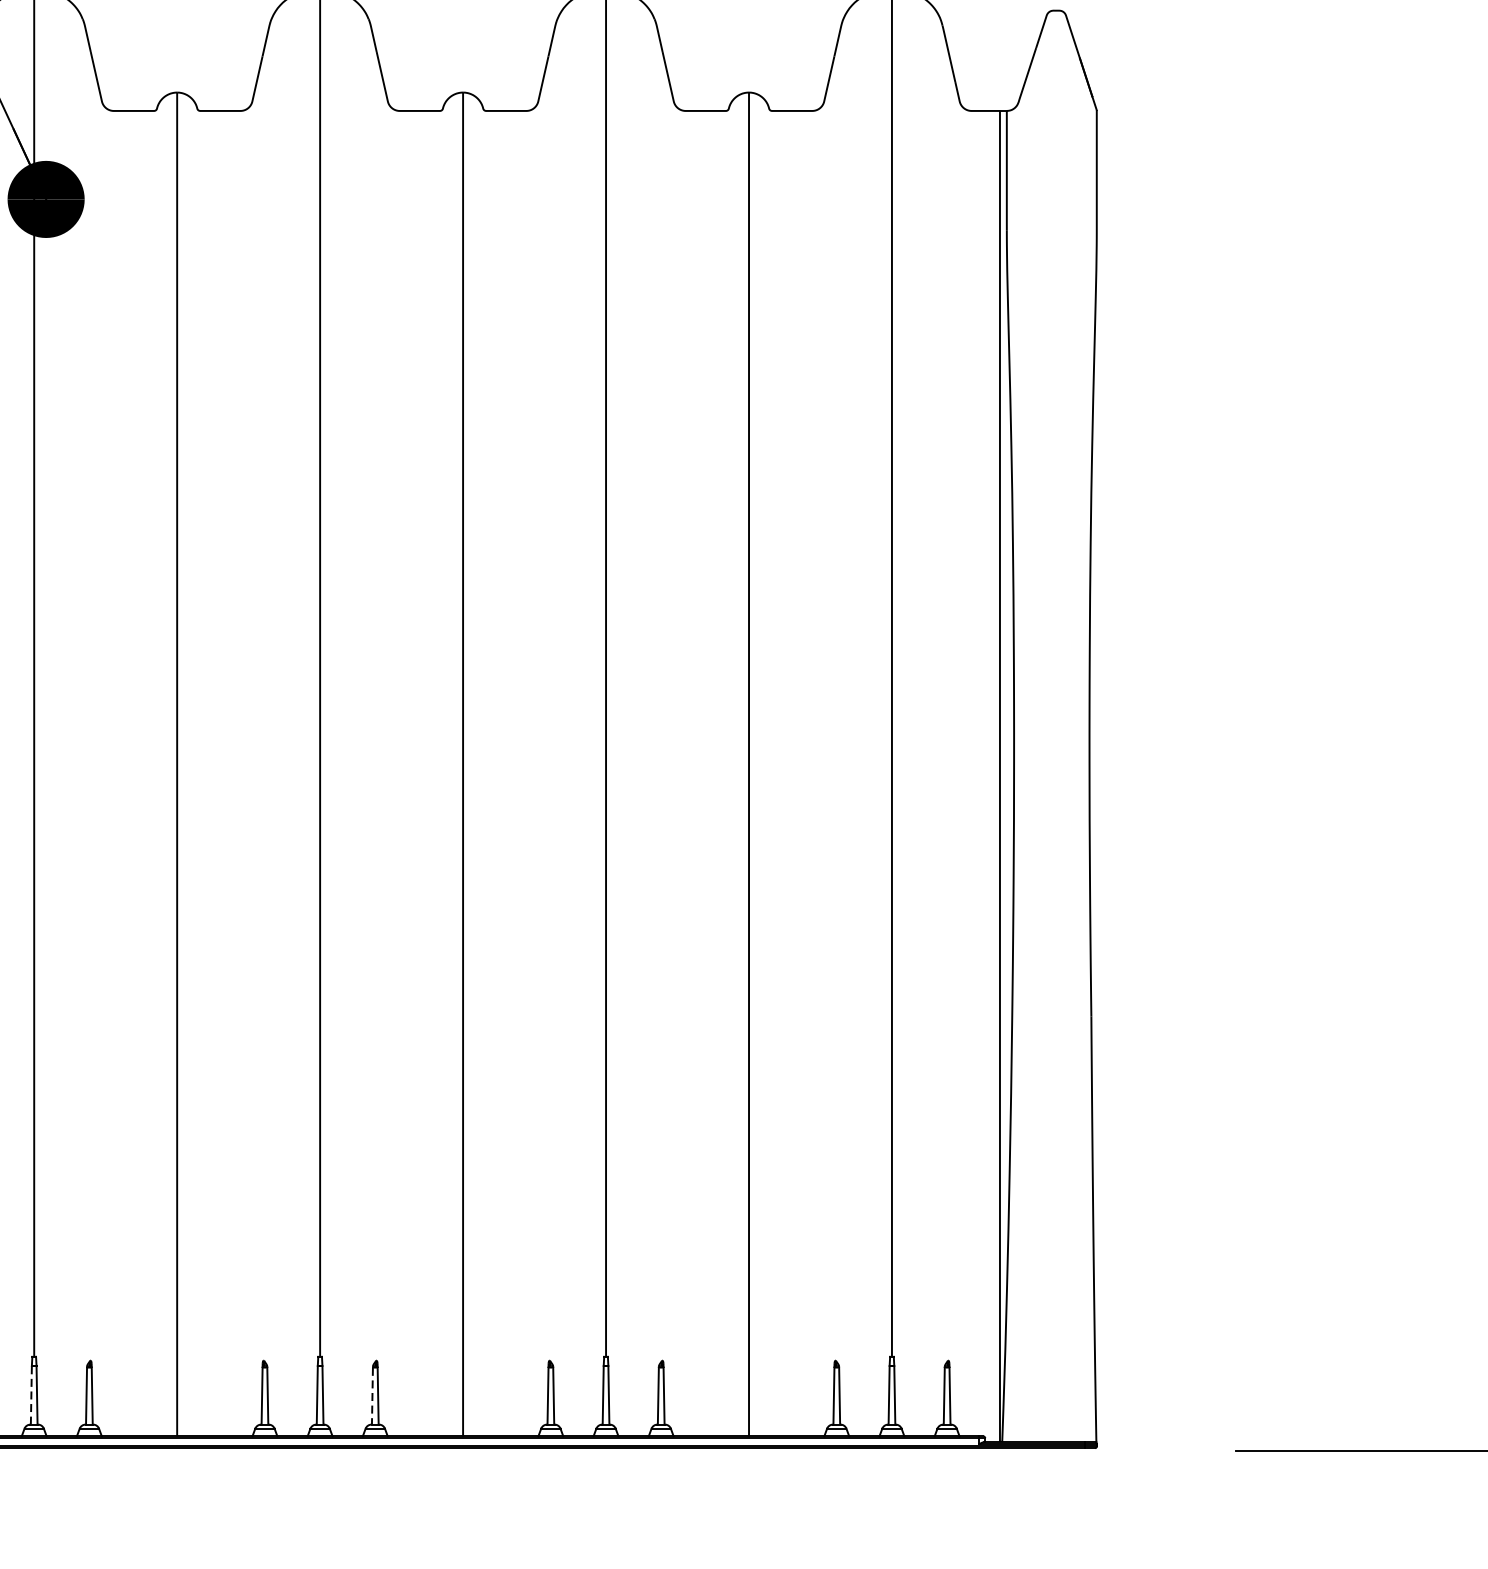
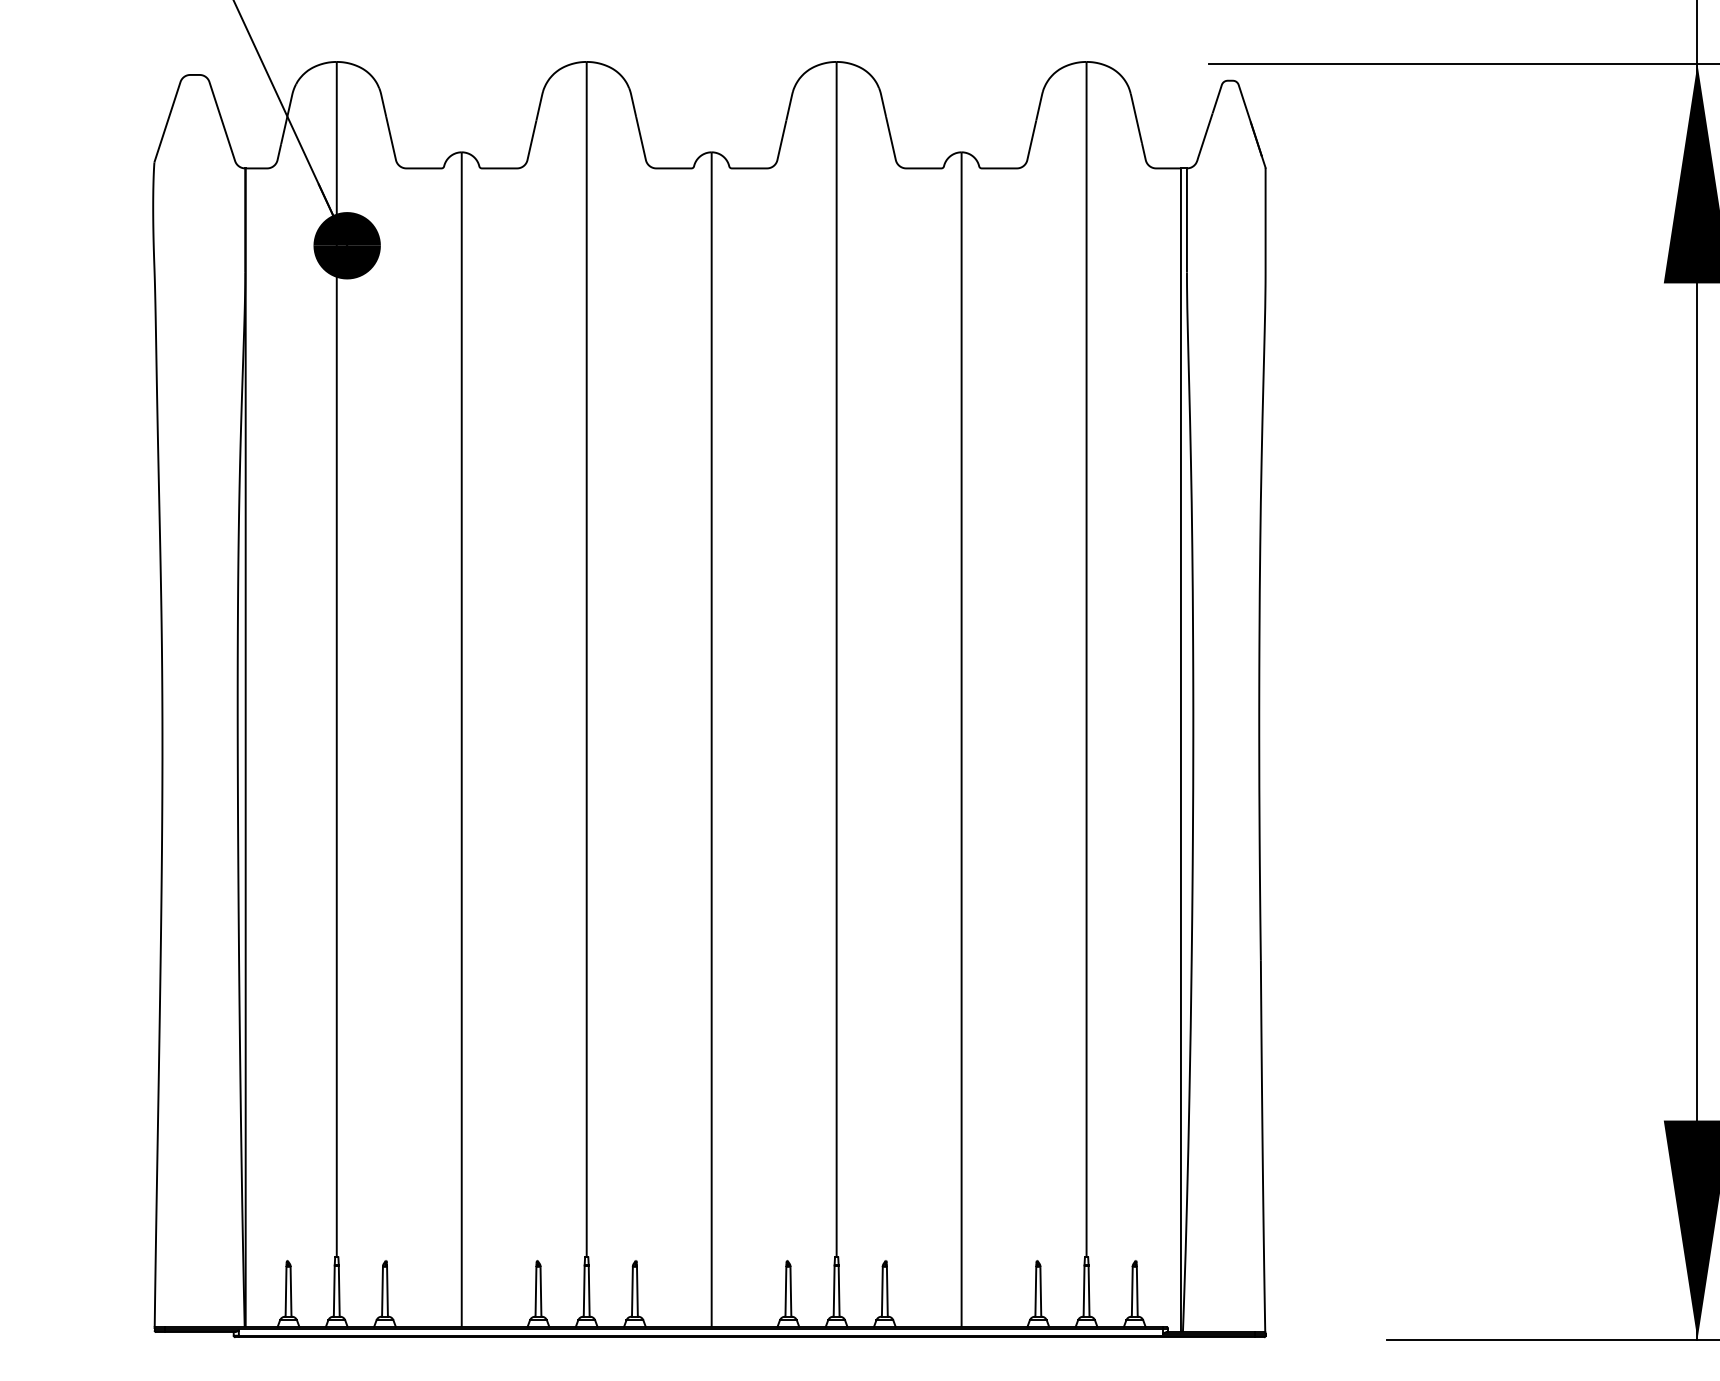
line: (31, 1395) -> (334, 1291), dashed -> solid
line: (372, 1395) -> (632, 1291), dashed -> solid

